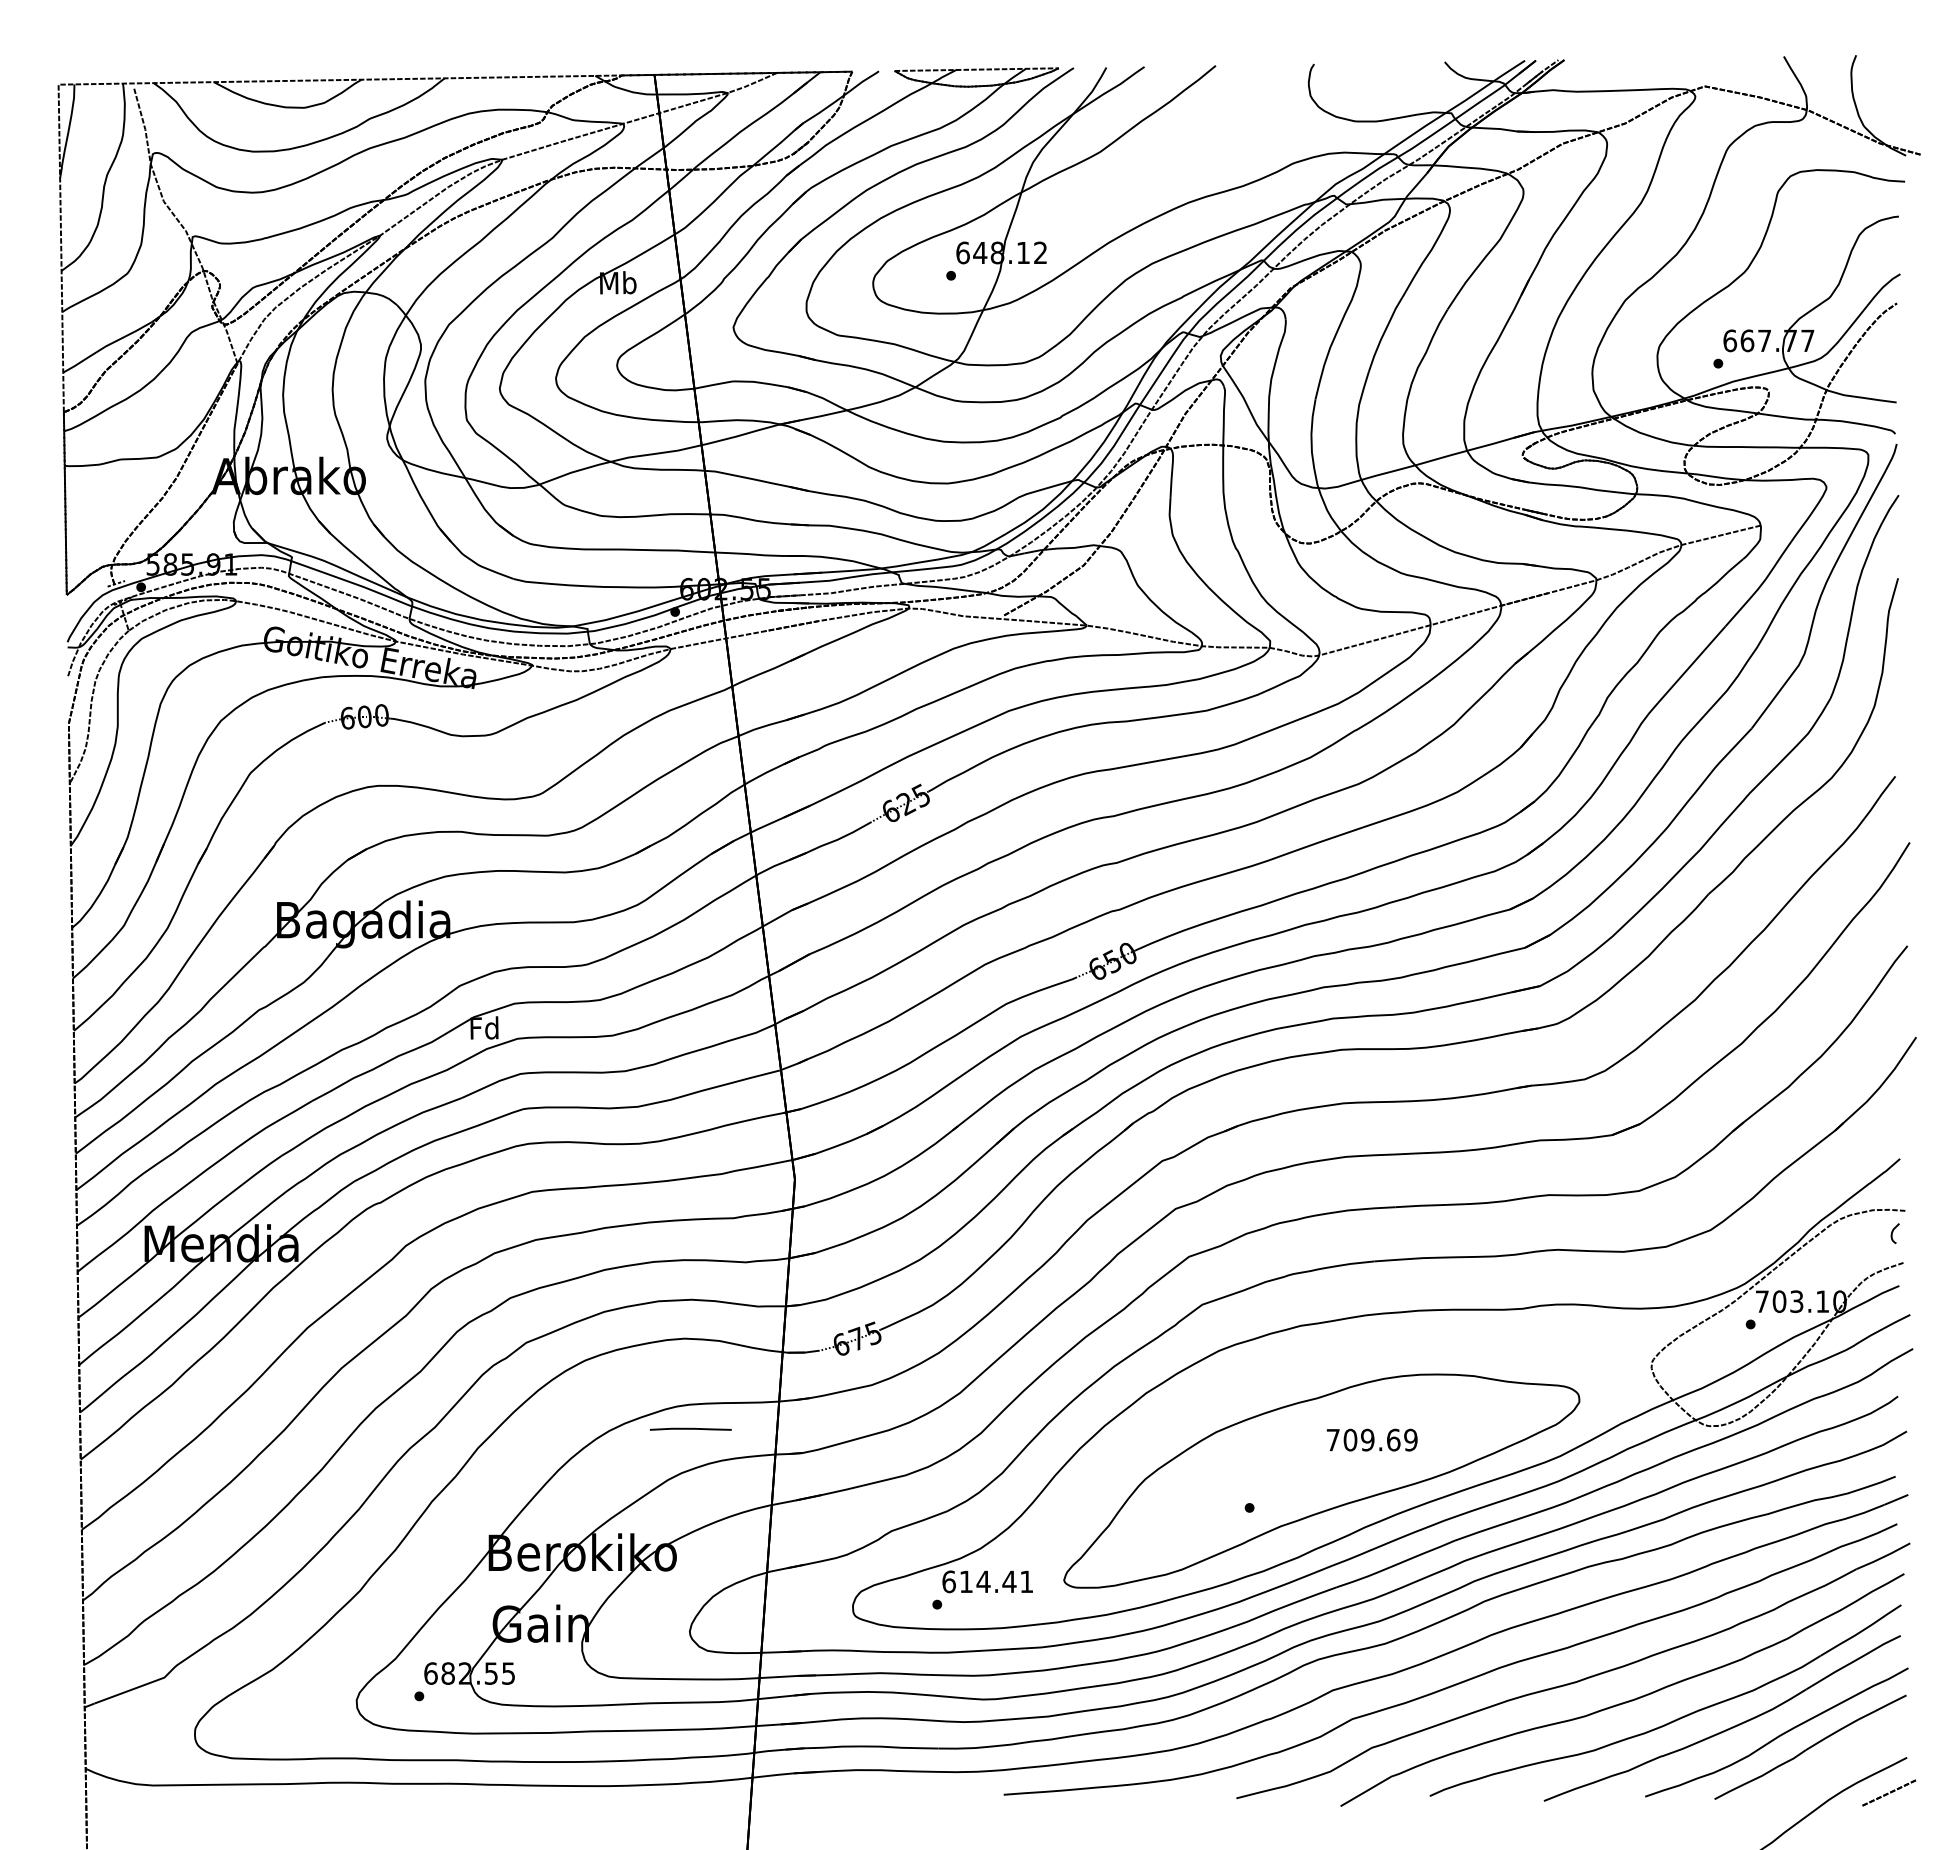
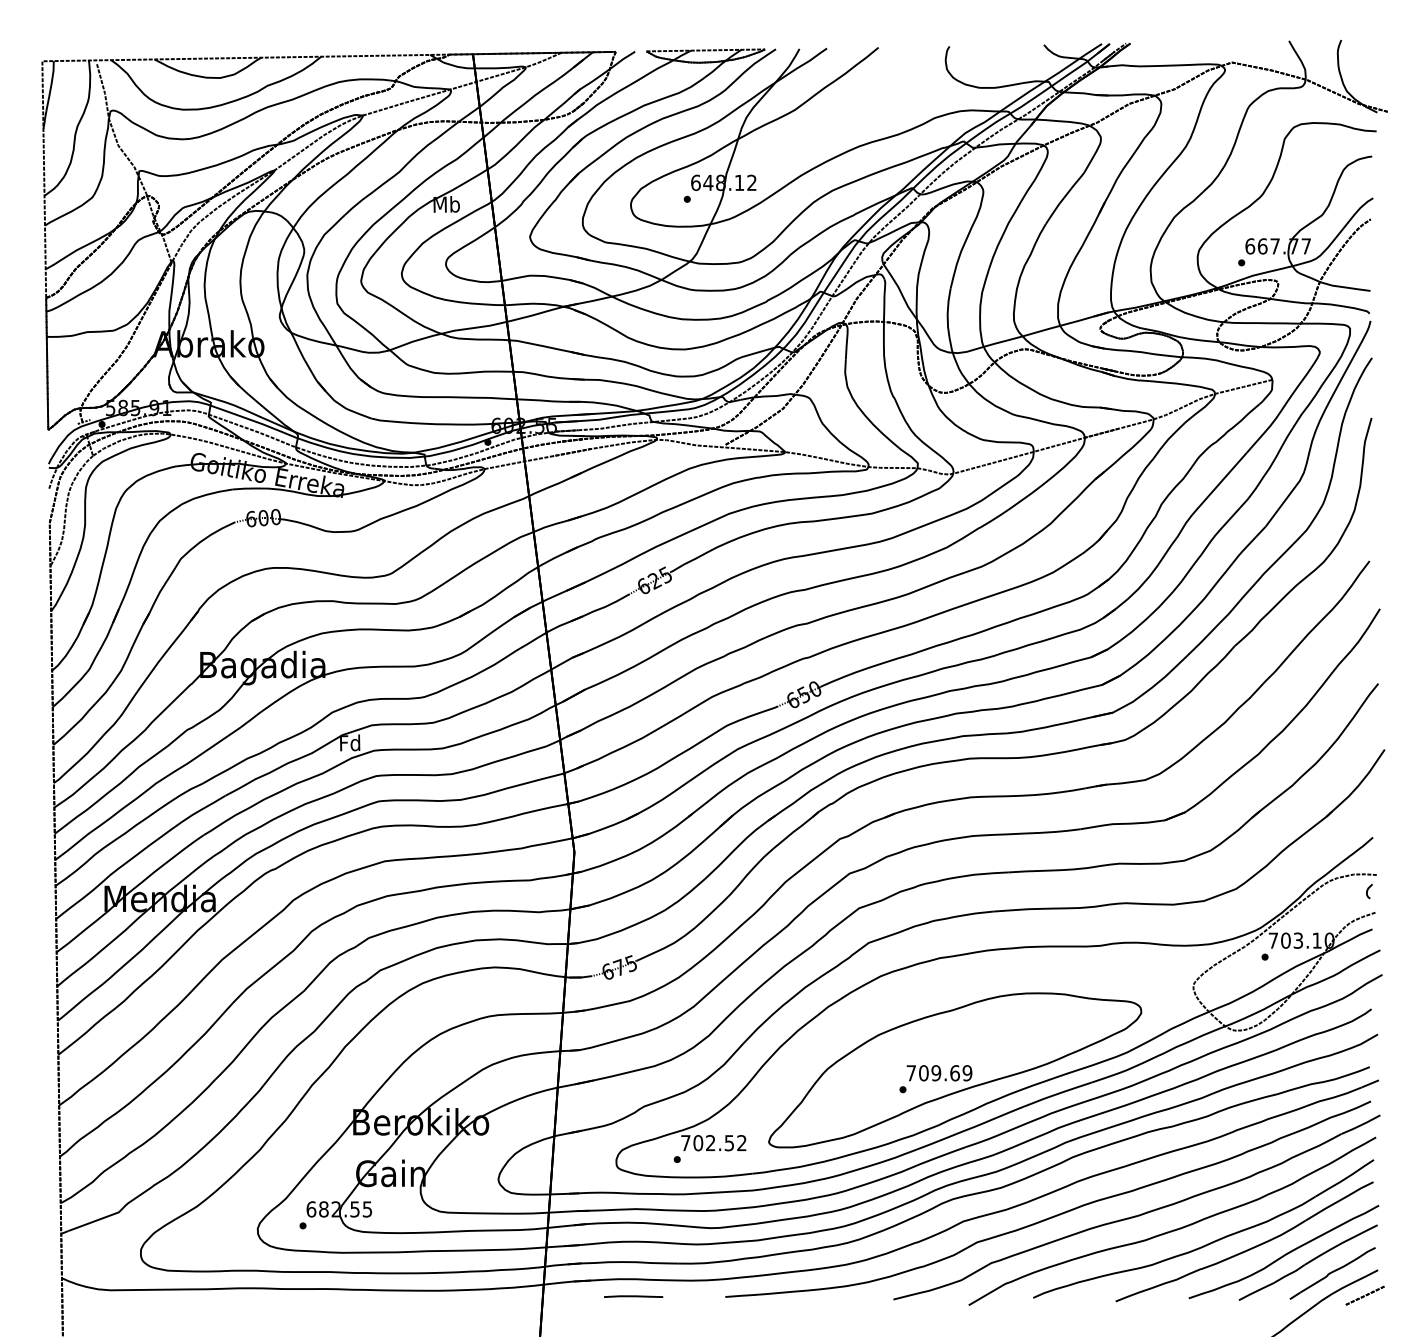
line: (690, 1428) -> (633, 1296), moved
text: (1372, 1439) -> (939, 1072), moved
text: (987, 1581) -> (713, 1142), 614.41 -> 702.52
part: (1843, 1762) -> (1332, 1273), added

